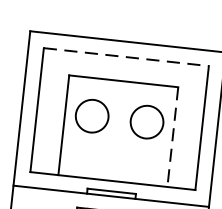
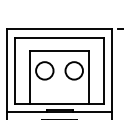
line: (128, 57) -> (60, 37), dashed -> solid
line: (172, 137) -> (88, 77), dashed -> solid

